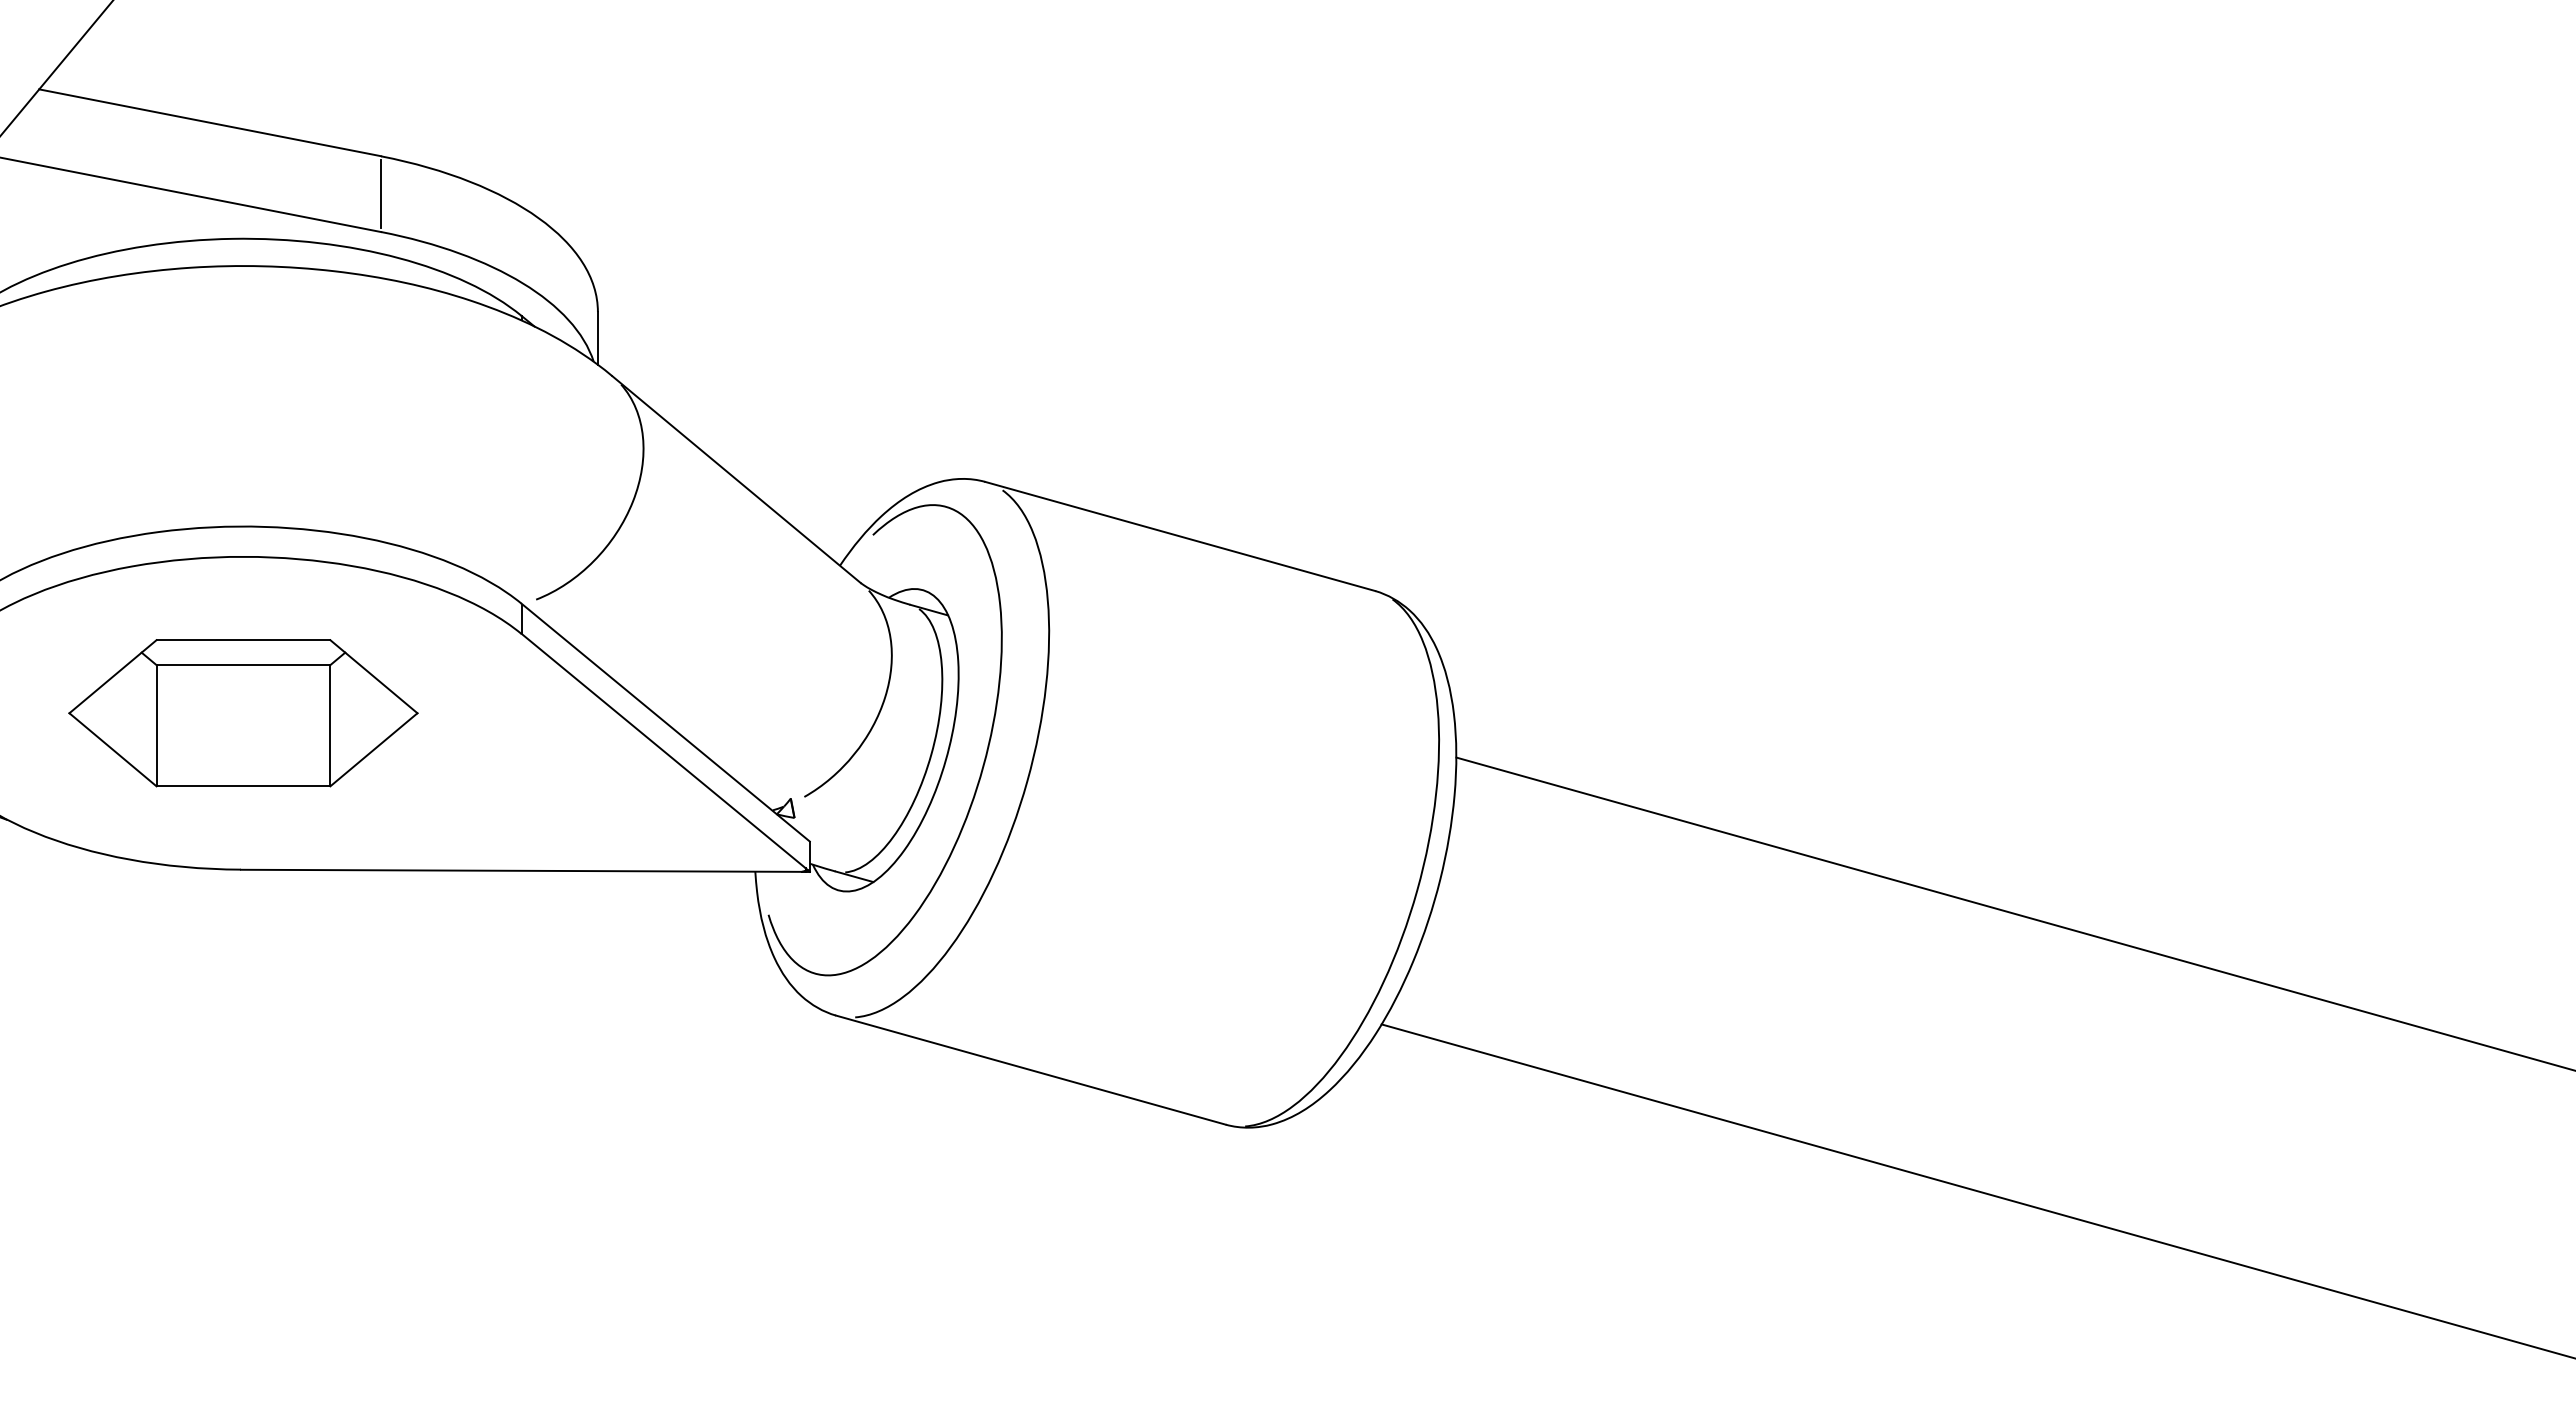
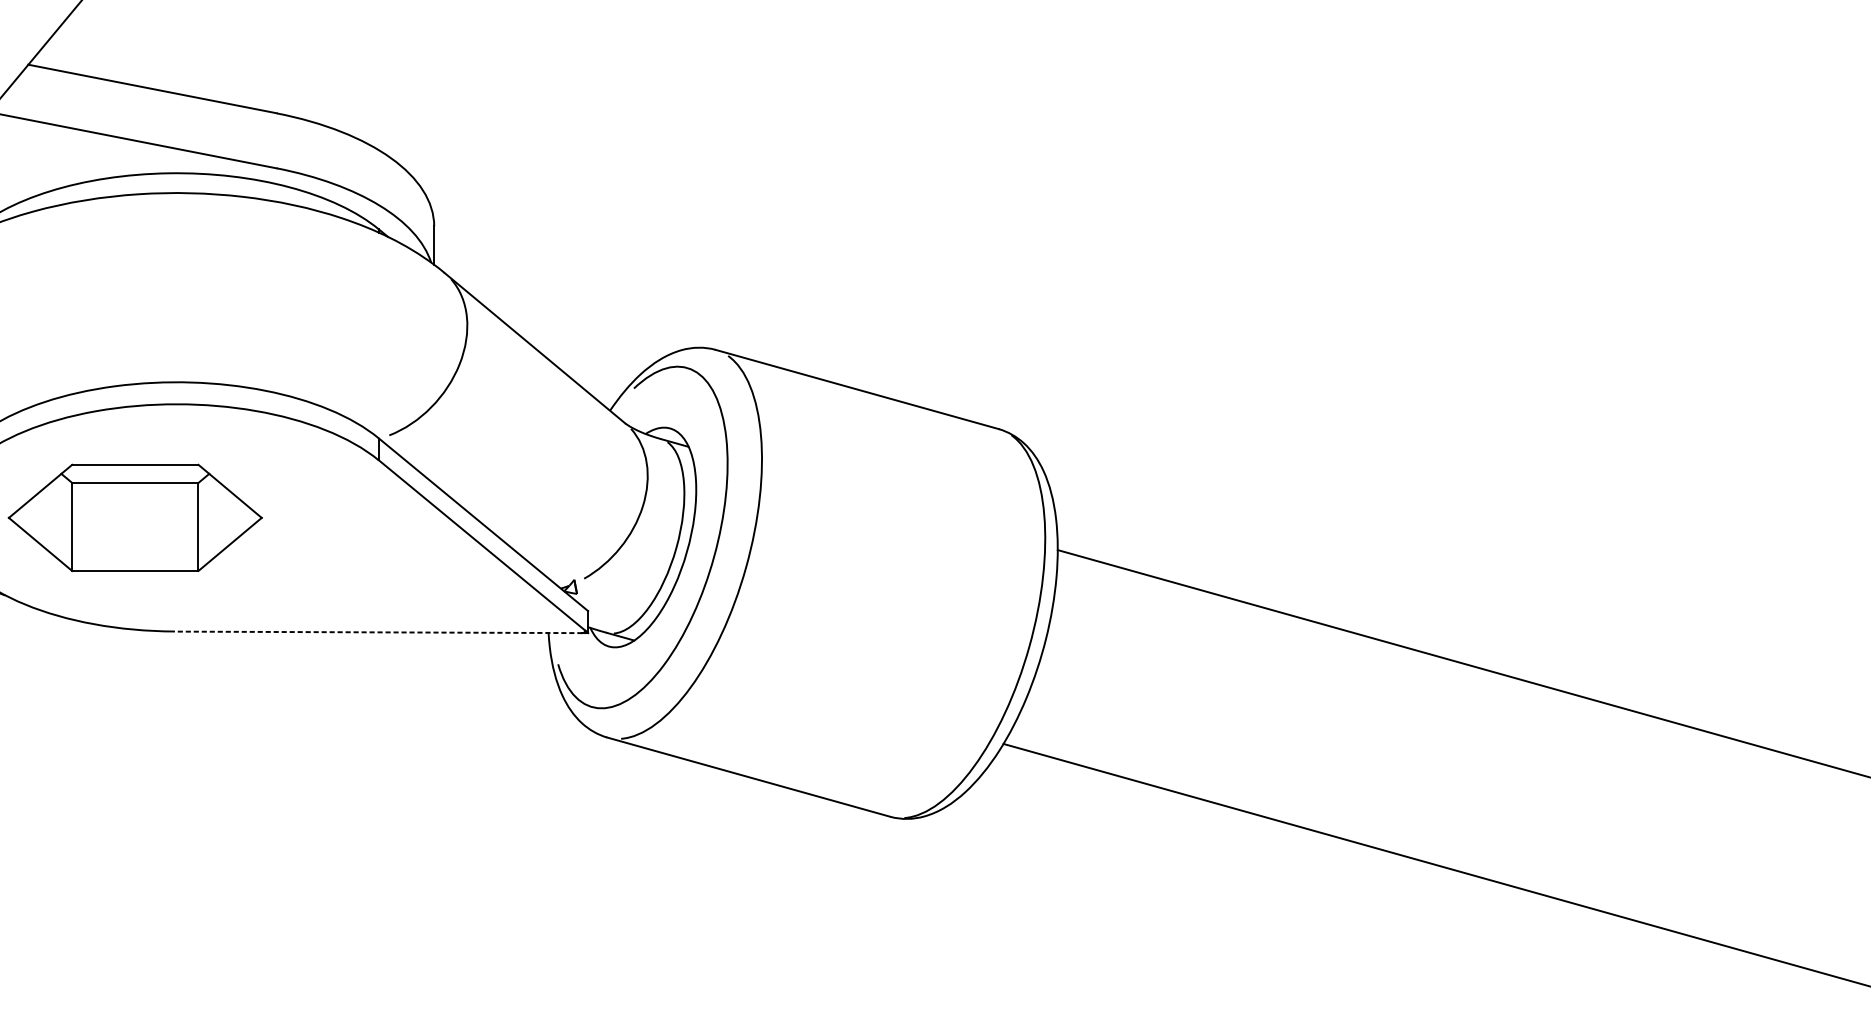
line: (381, 194) -> (277, 141), removed
part: (243, 713) -> (135, 518), moved
line: (520, 870) -> (377, 632), solid -> dashed

